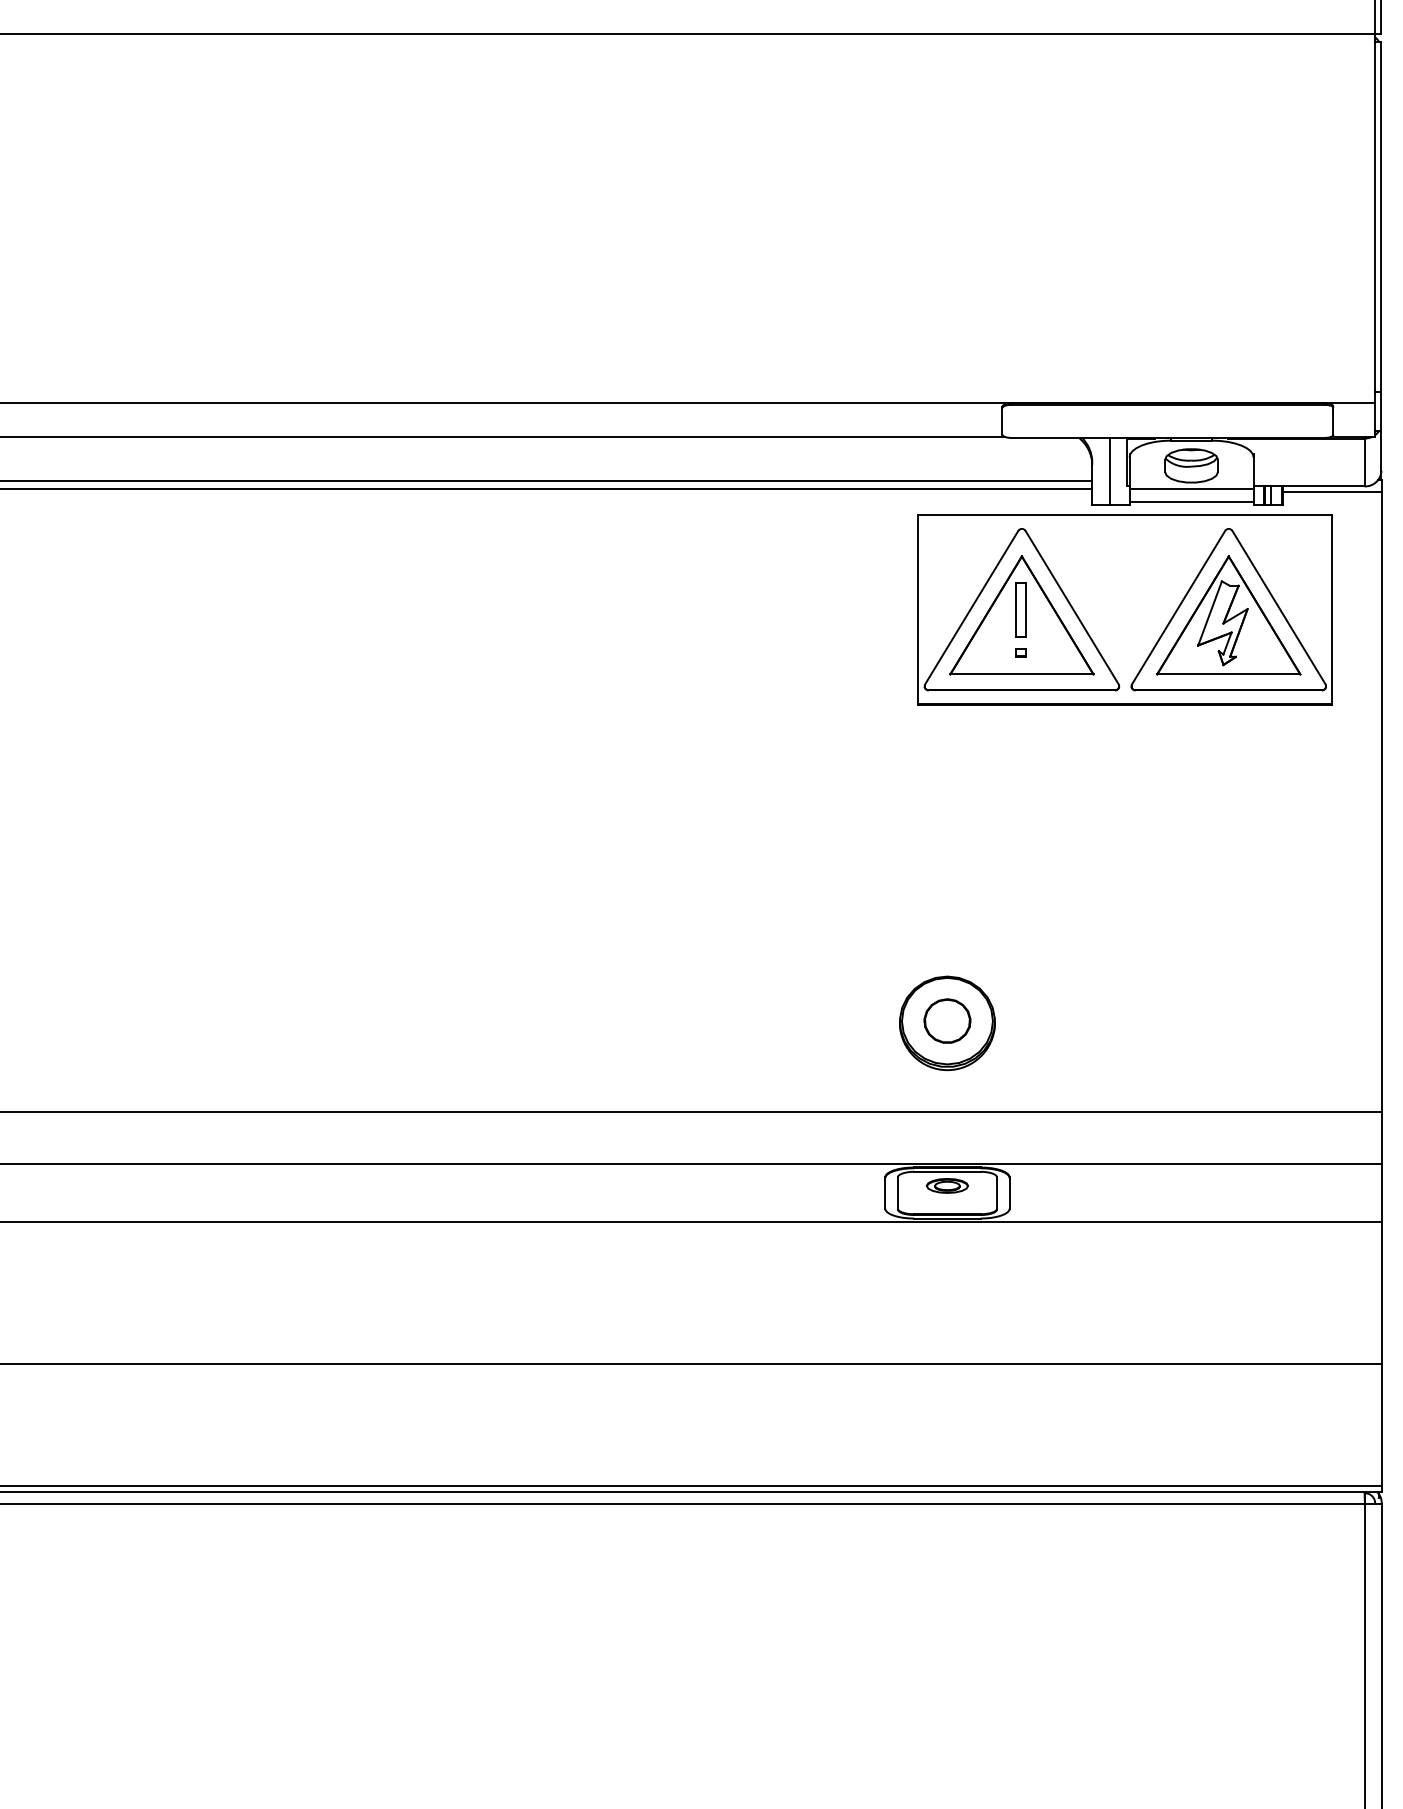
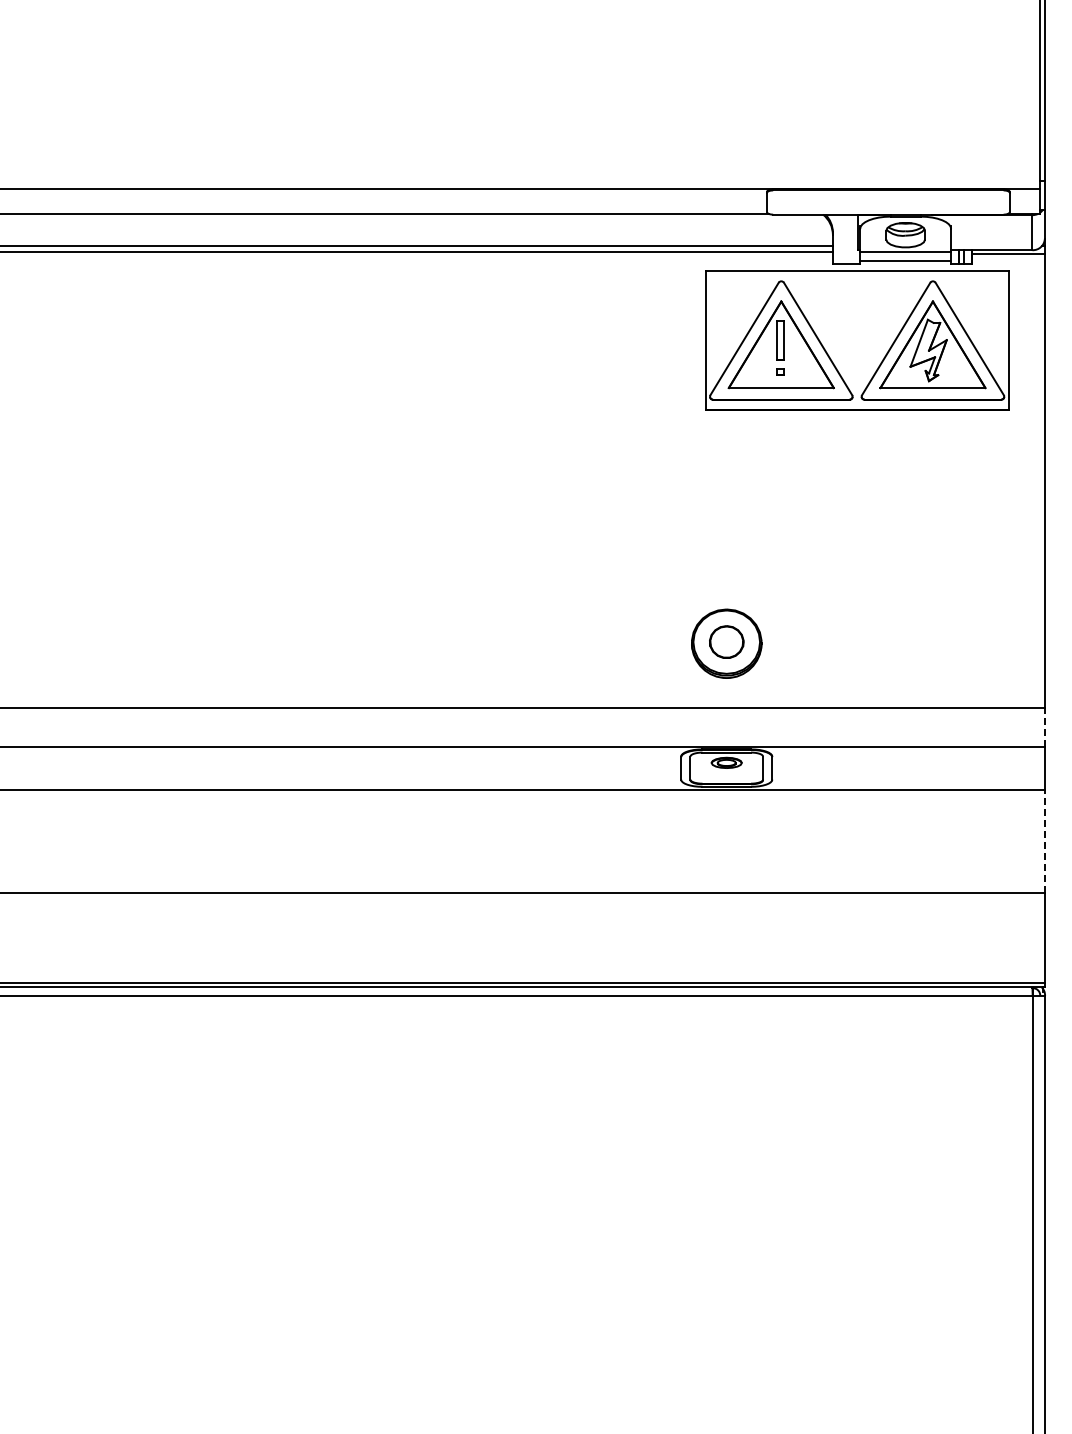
line: (1110, 470) -> (846, 238), removed
line: (1382, 1137) -> (1045, 727), solid -> dashed
line: (1382, 1293) -> (1045, 841), solid -> dashed

